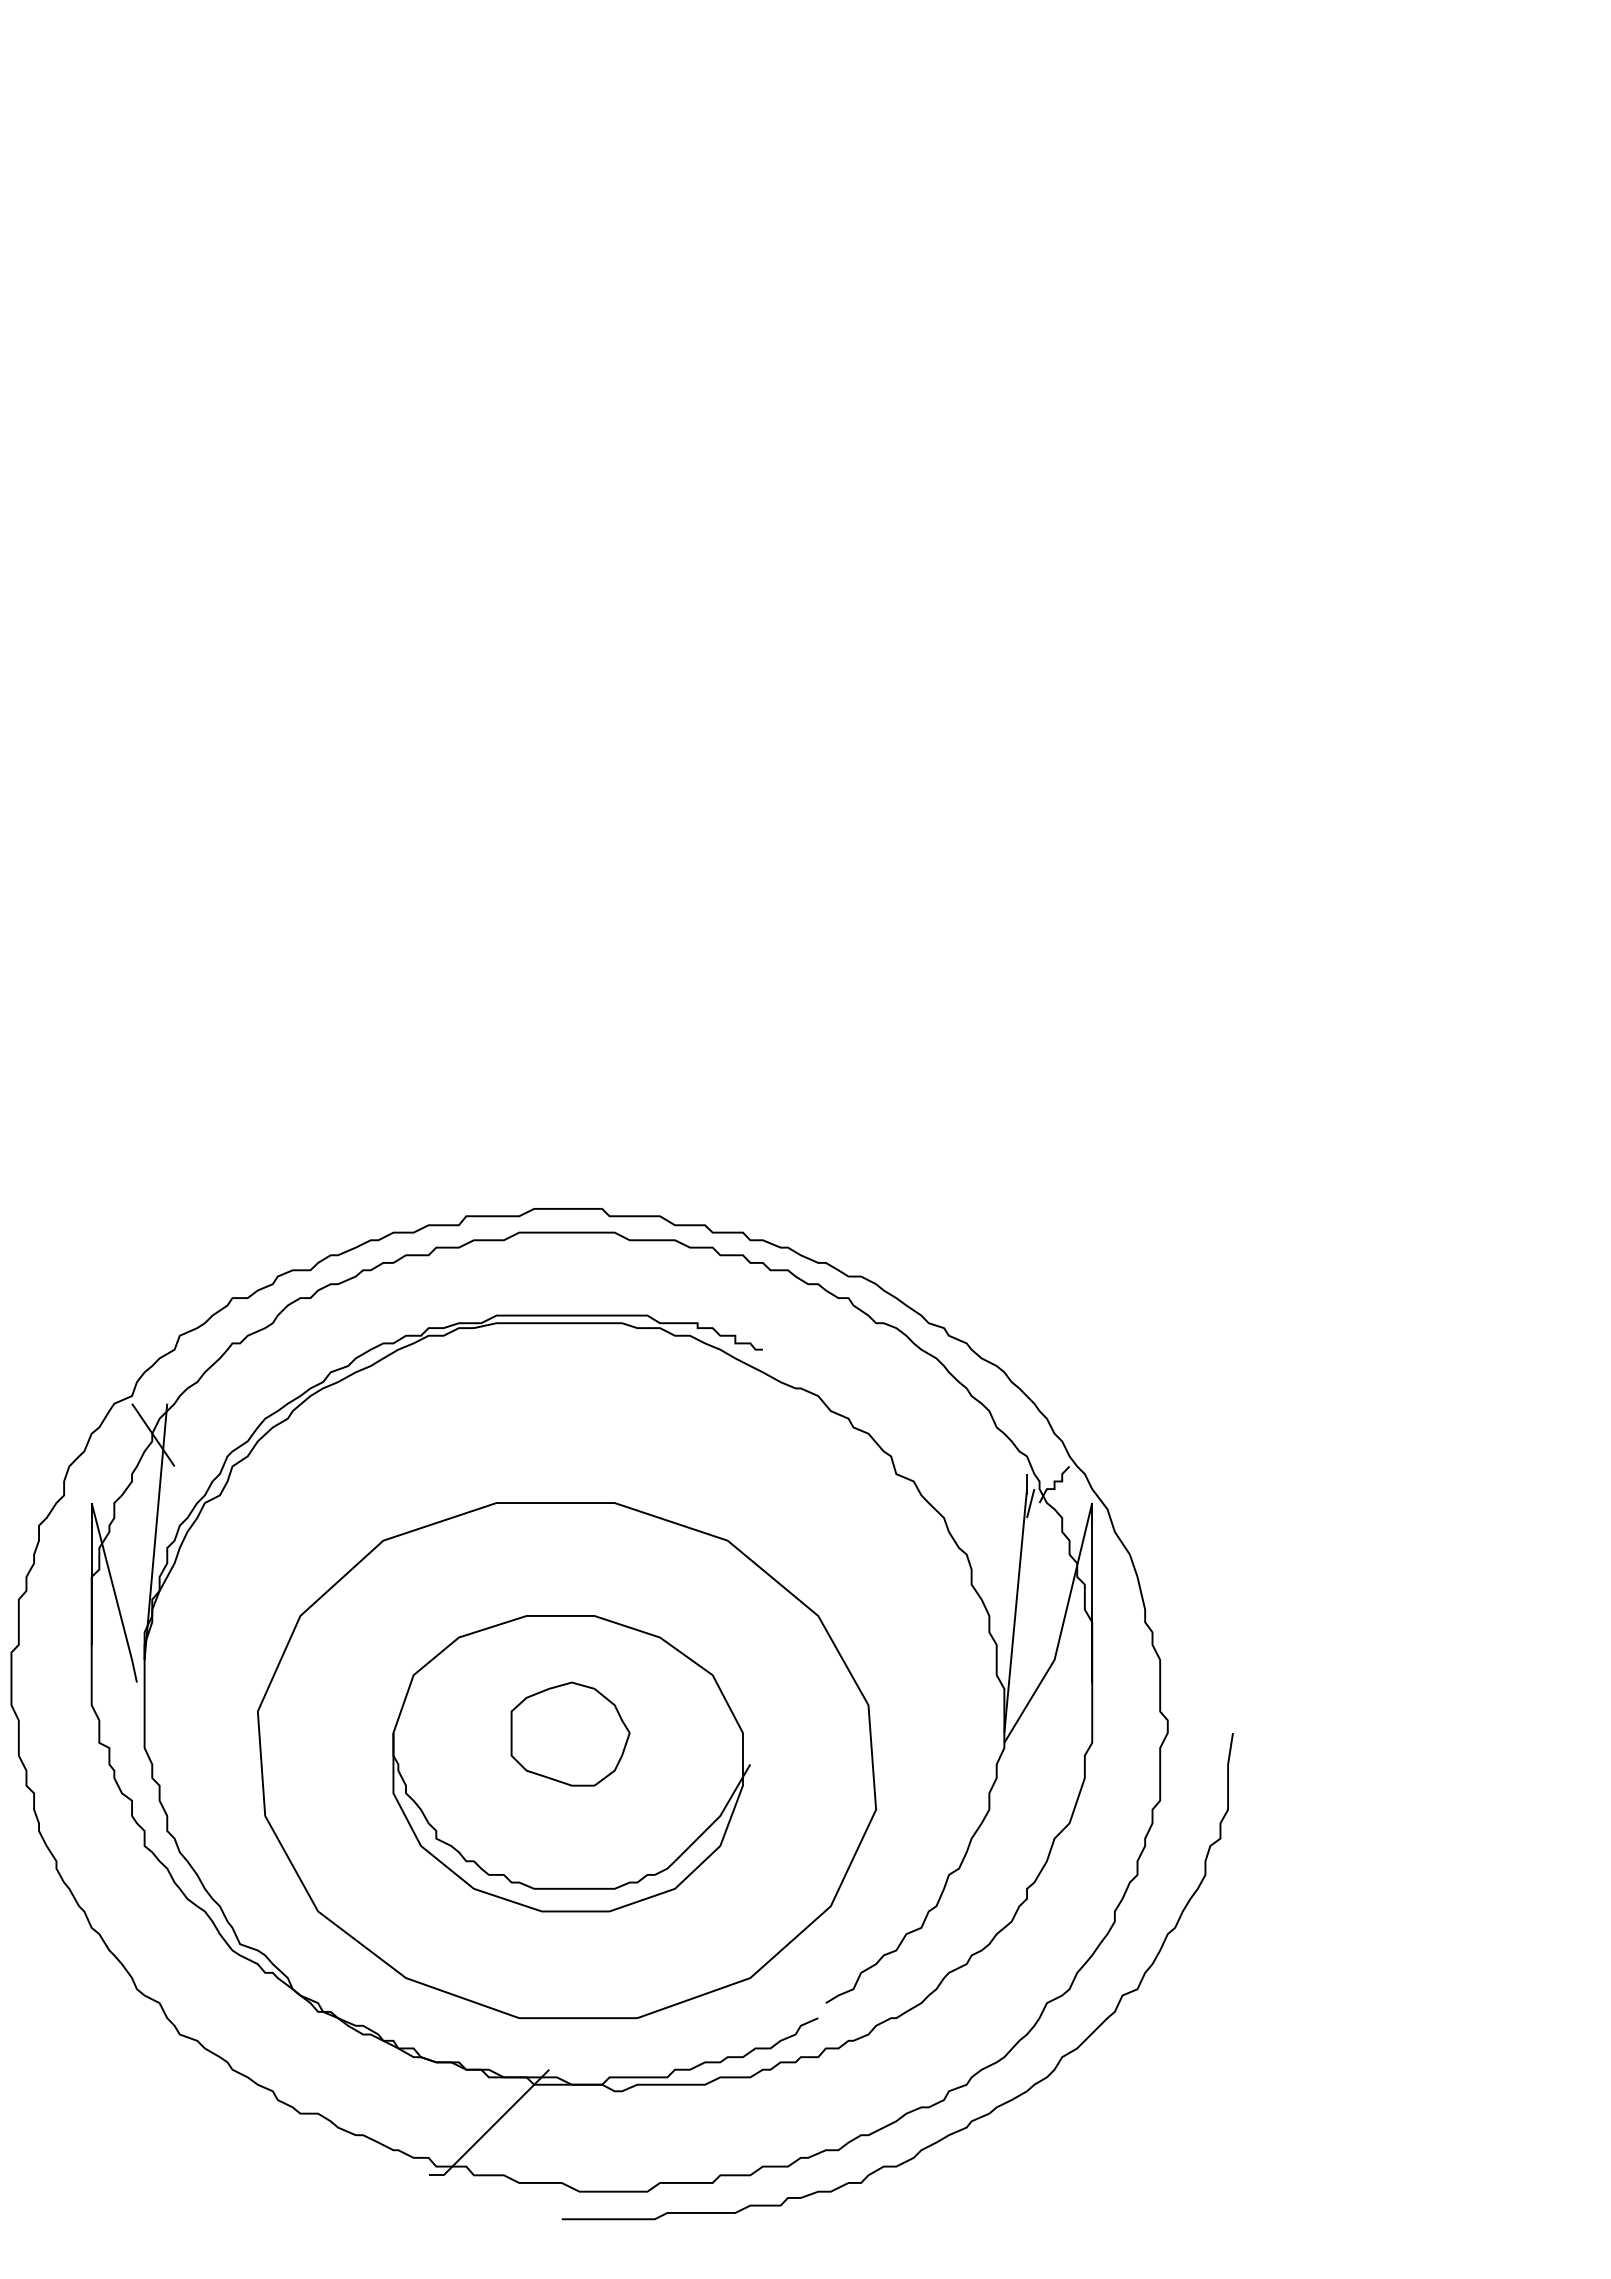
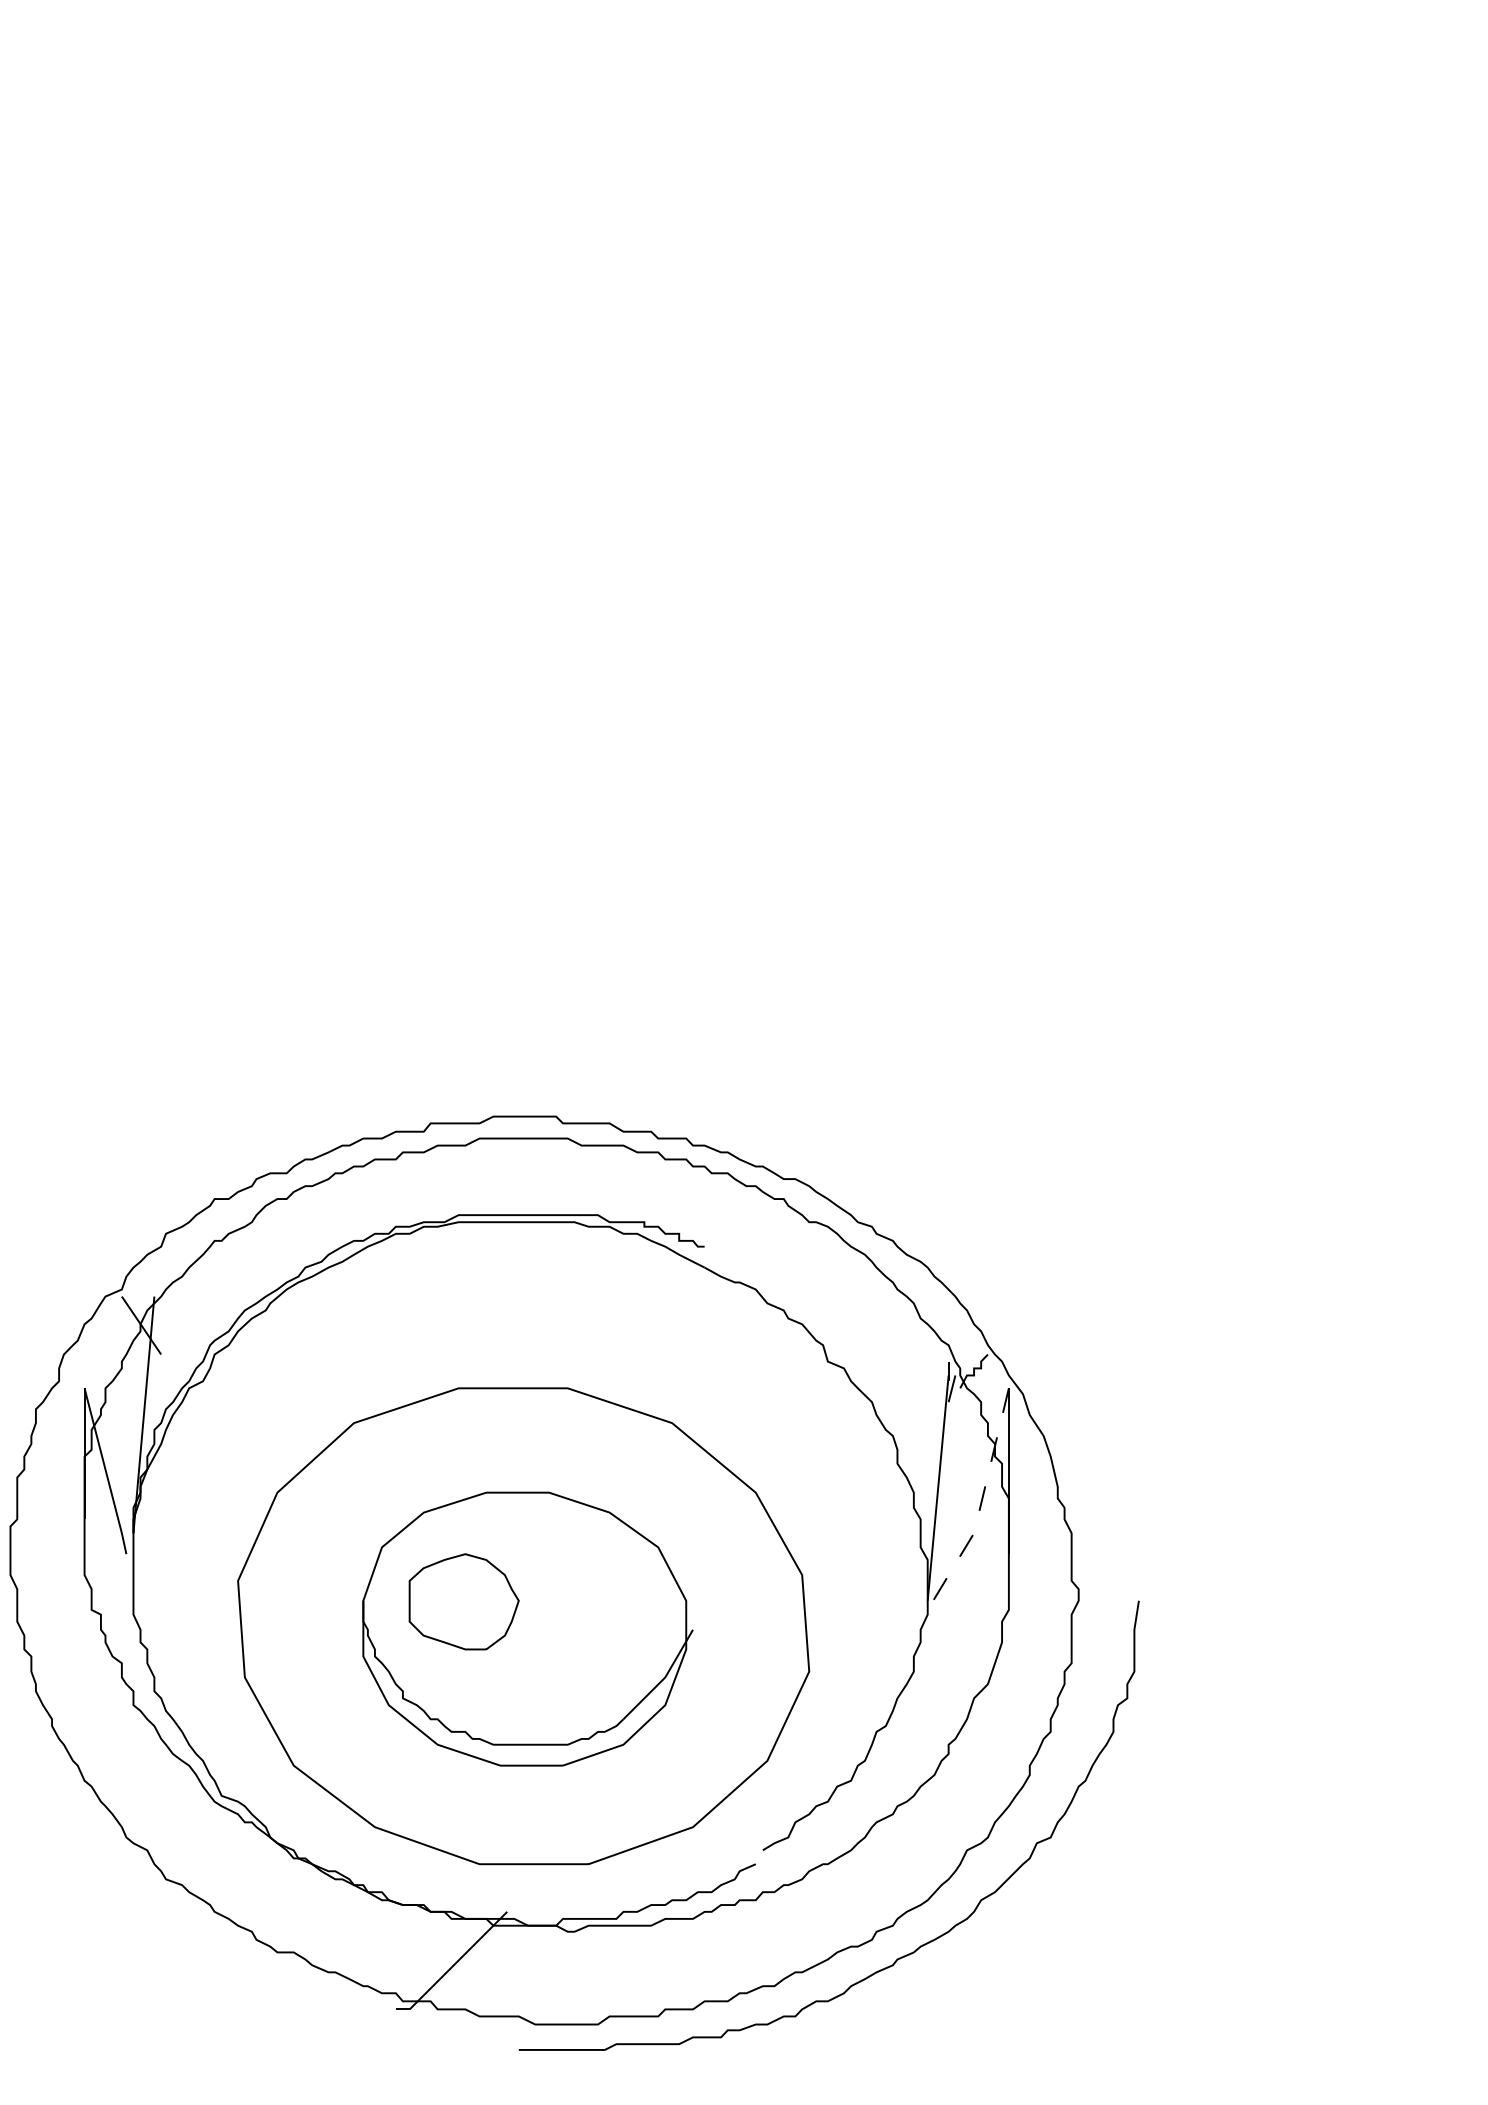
line: (1062, 1628) -> (981, 1504), solid -> dashed
part: (570, 1733) -> (464, 1601), moved

